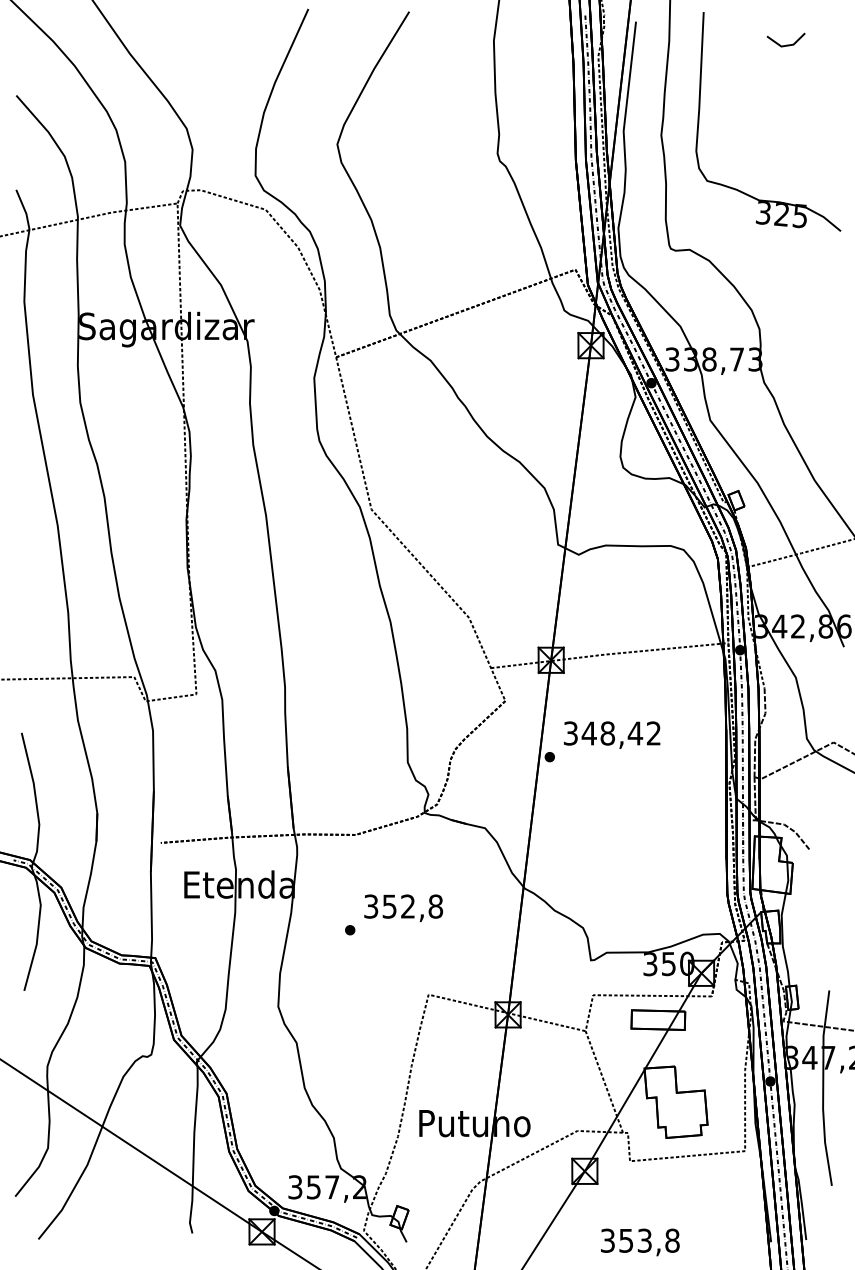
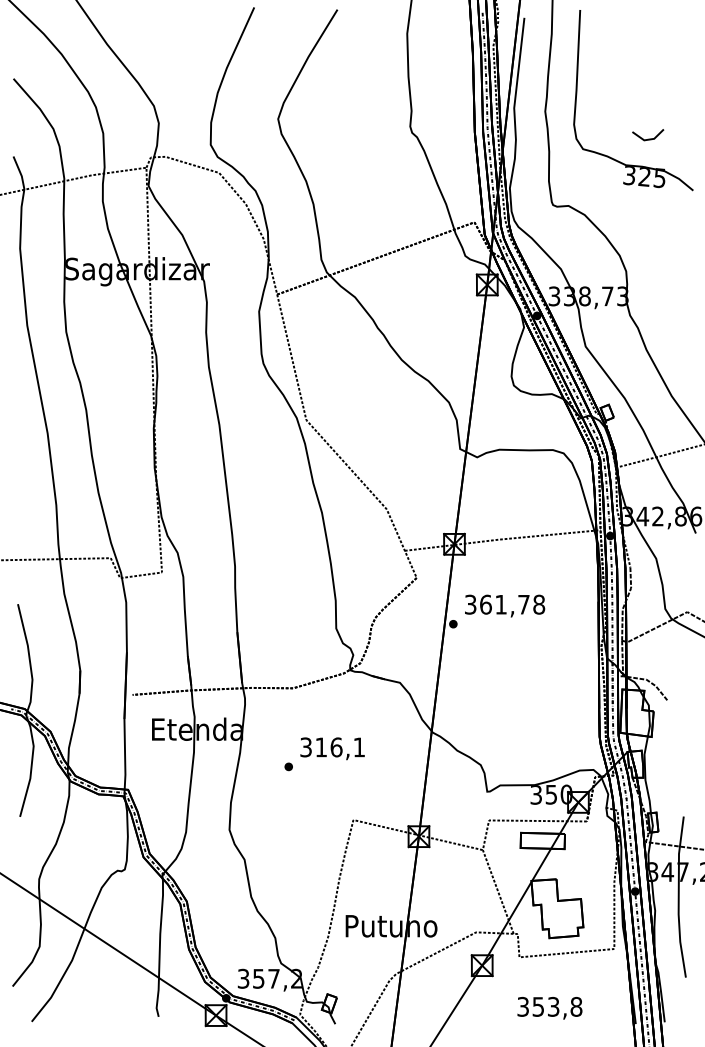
line: (786, 44) -> (648, 138), moved
text: (621, 733) -> (512, 604), 348,42 -> 361,78
text: (412, 906) -> (340, 747), 352,8 -> 316,1
text: (639, 1242) -> (549, 1008), moved

